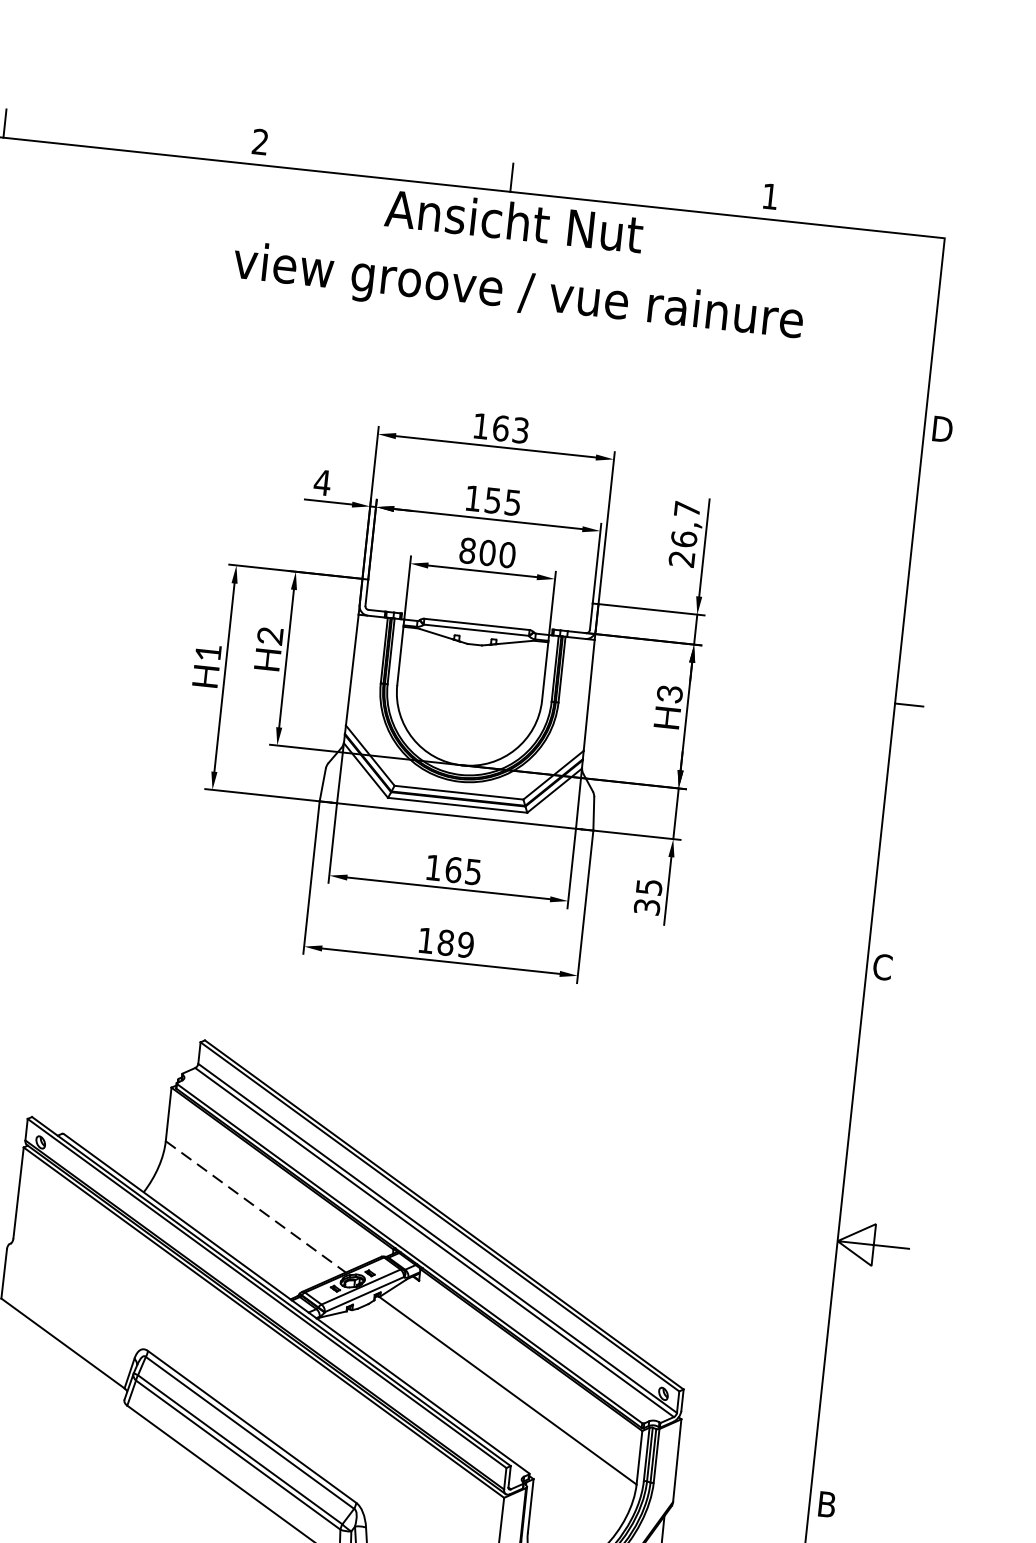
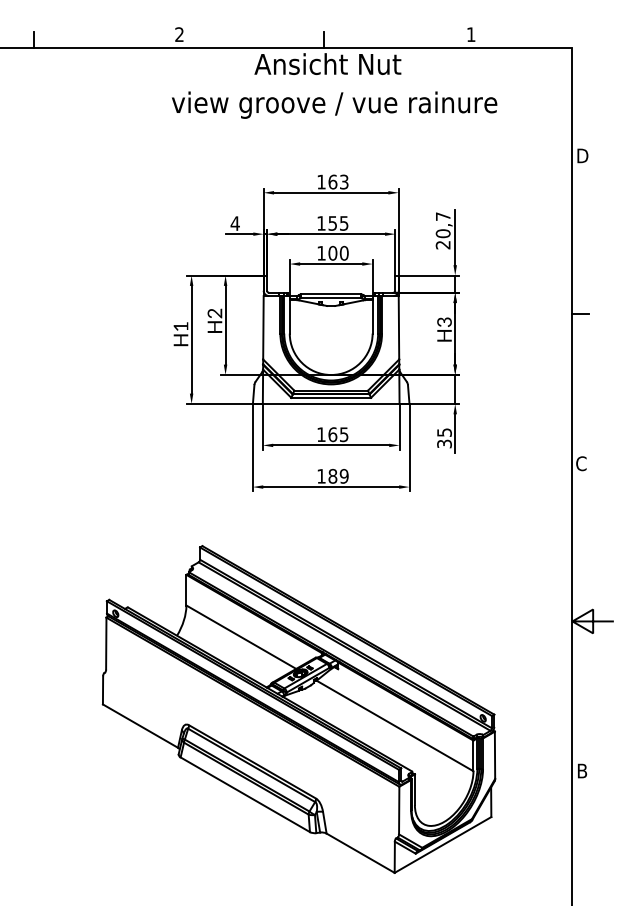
text: (682, 538) -> (442, 233), 26,7 -> 20,7
text: (467, 549) -> (321, 252), 800 -> 100
line: (256, 1207) -> (241, 637), dashed -> solid

